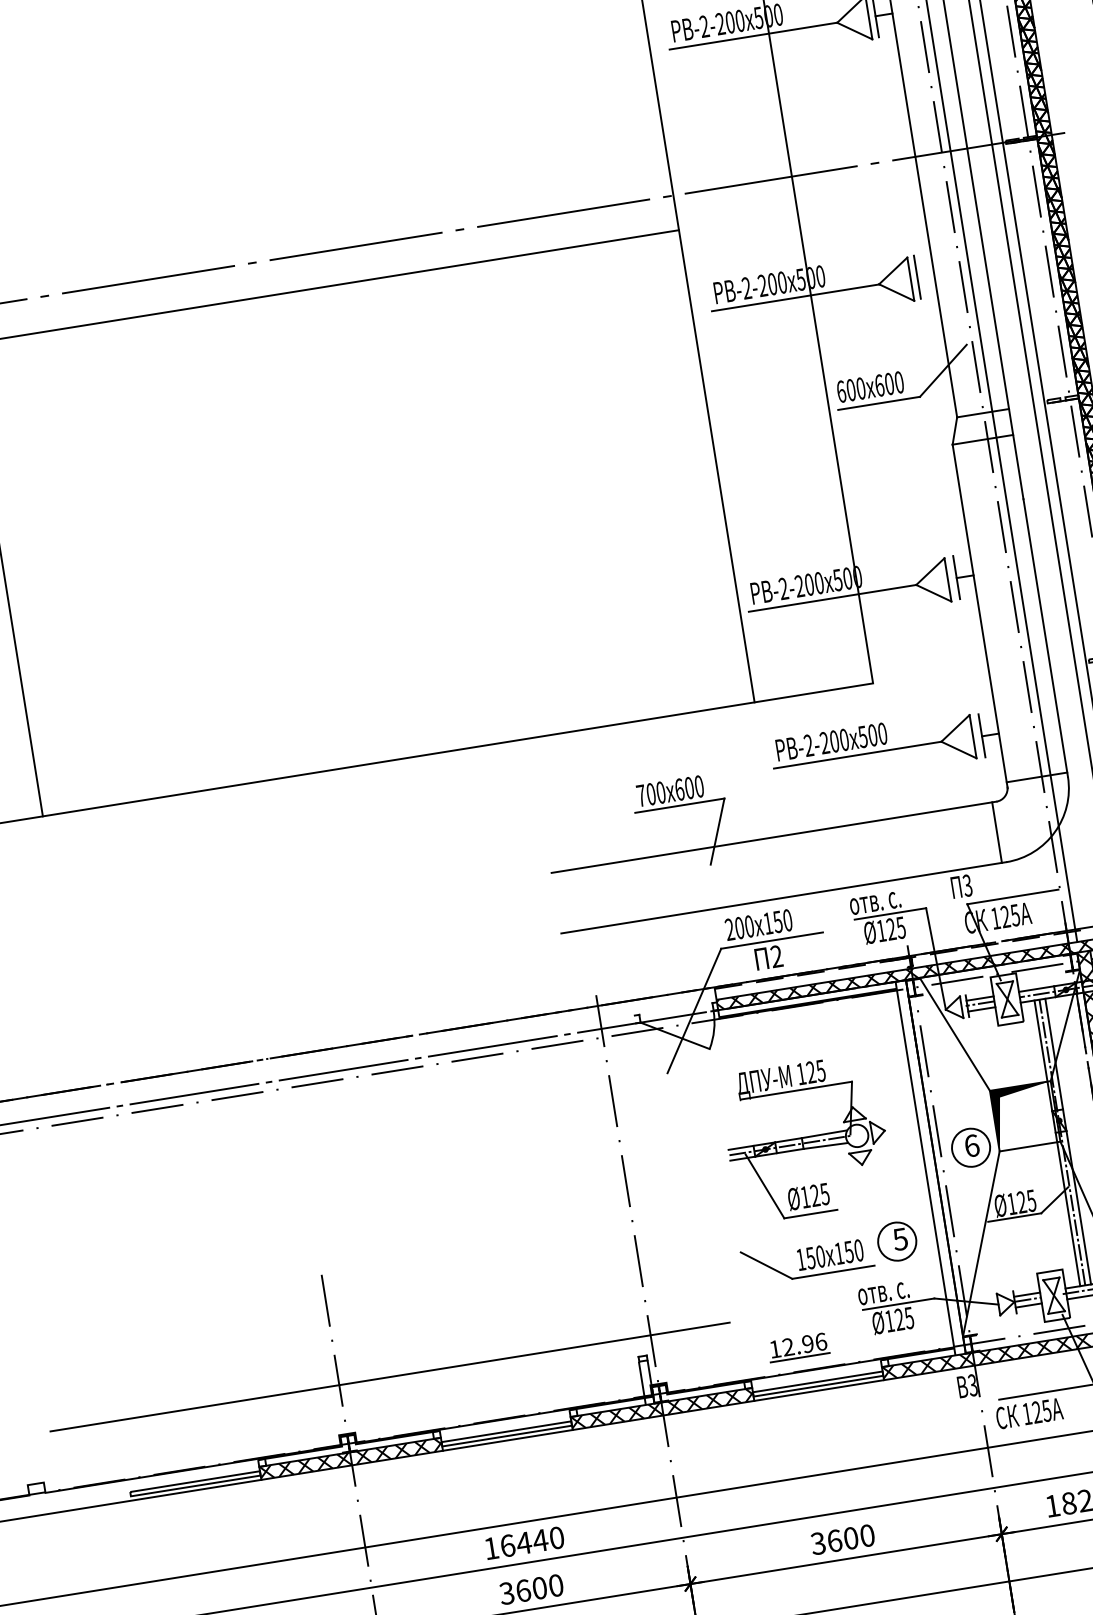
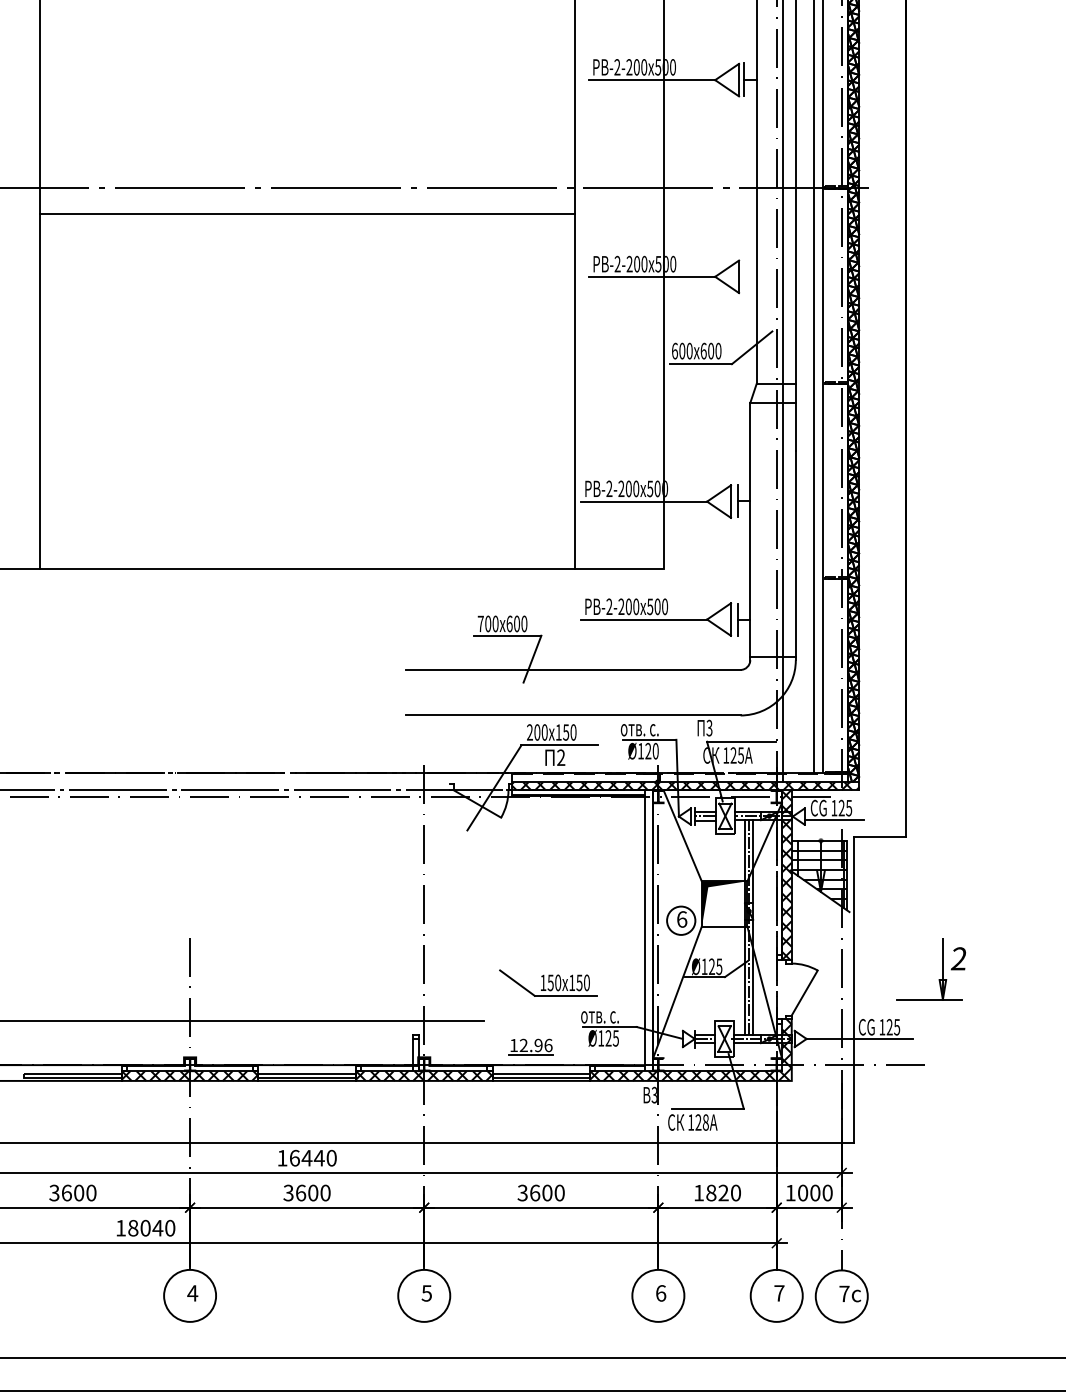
line: (917, 276) -> (744, 275), removed
line: (997, 832) -> (737, 692), removed
text: (900, 926) -> (655, 750), Ø125 -> Ø120
part: (806, 1138) -> (561, 894), removed
part: (897, 1240) -> (616, 980), removed
text: (1046, 1410) -> (705, 1122), 125 -> 128

